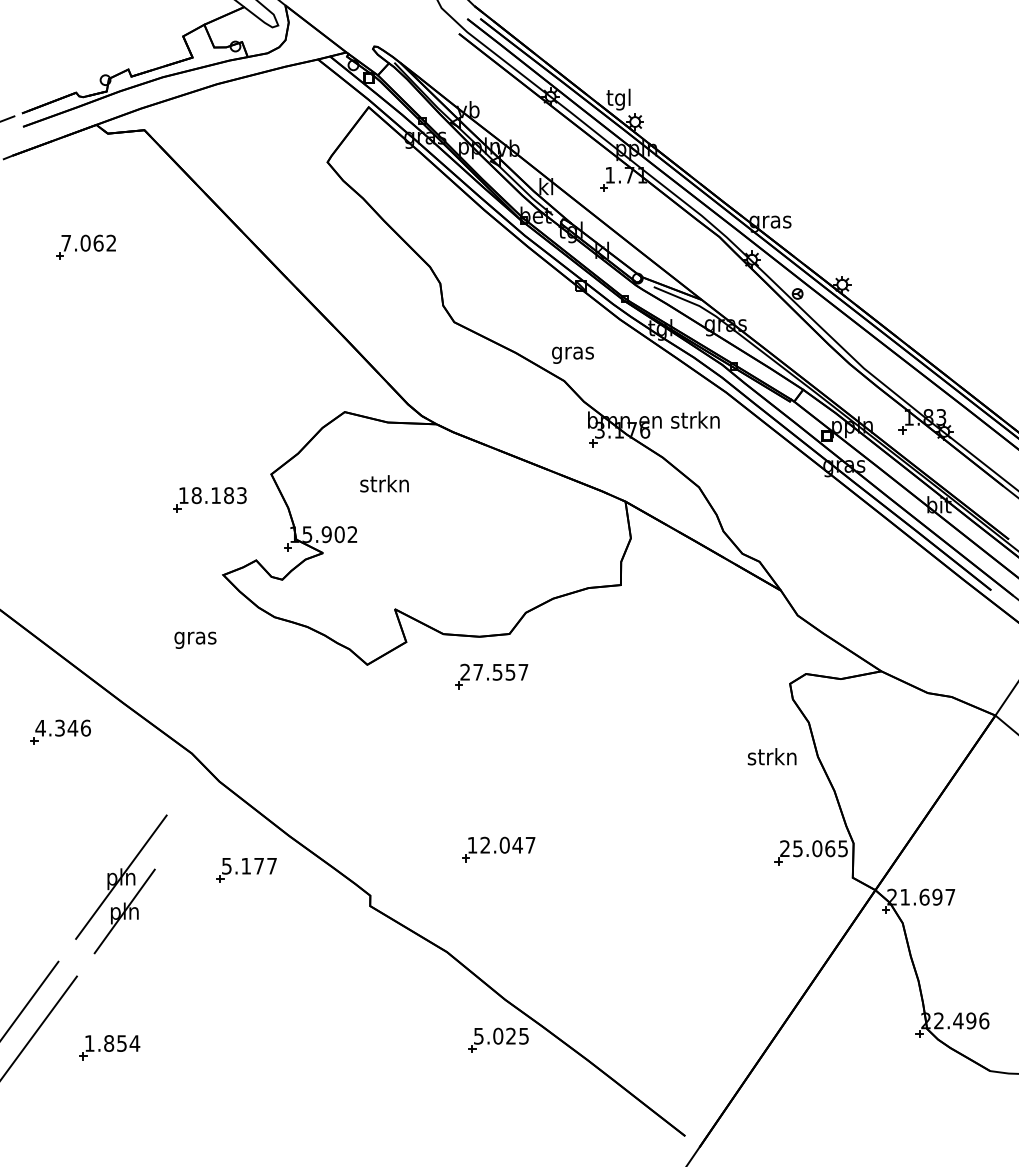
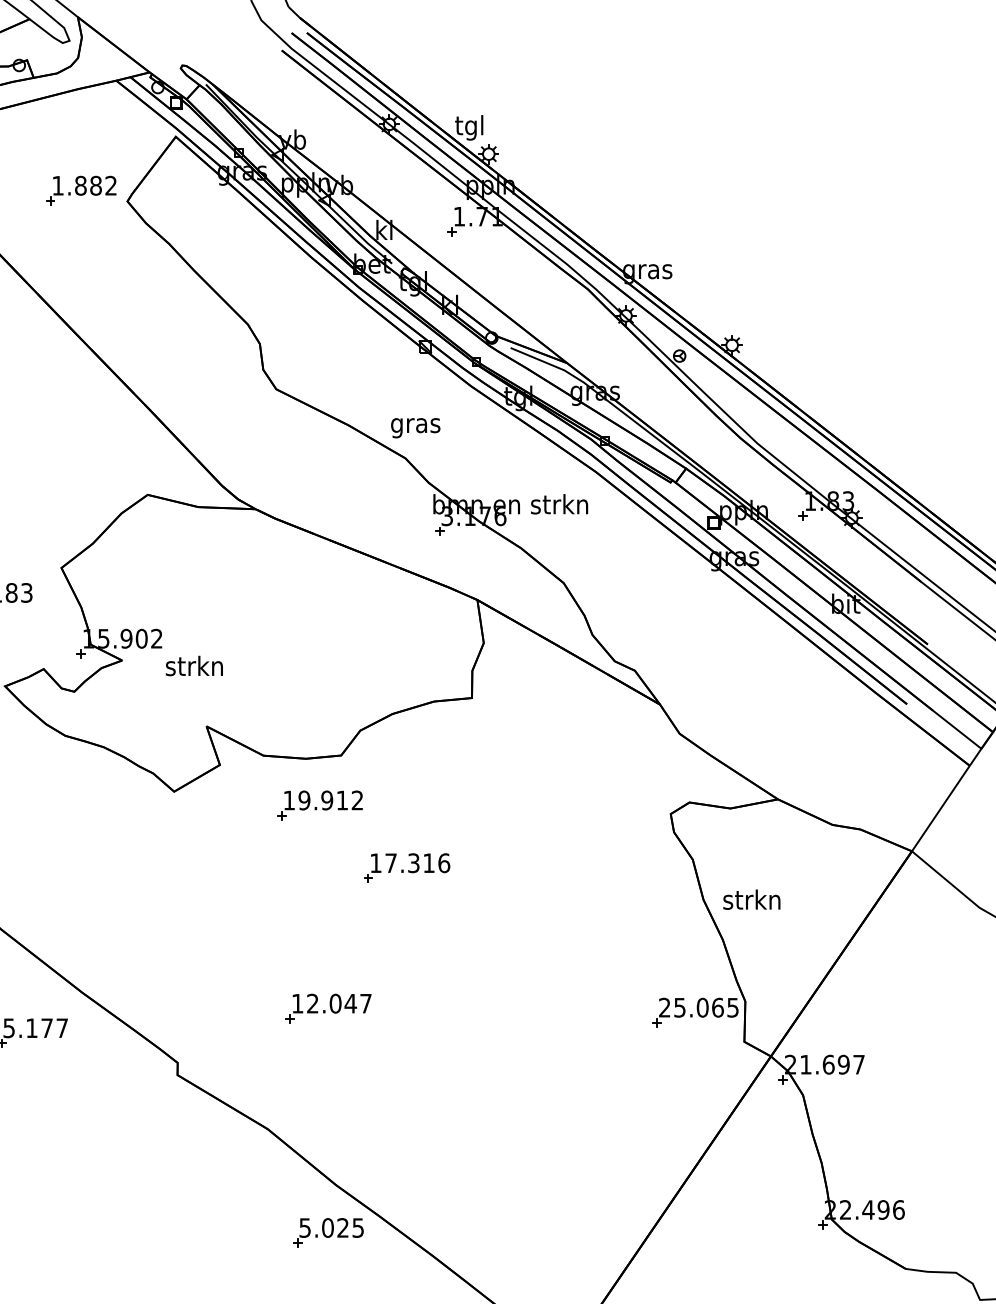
part: (288, 152) -> (81, 189), added
text: (384, 483) -> (194, 665), moved
text: (494, 671) -> (323, 799), 27.557 -> 19.912
part: (565, 729) -> (406, 867), added
text: (771, 756) -> (751, 899), moved

